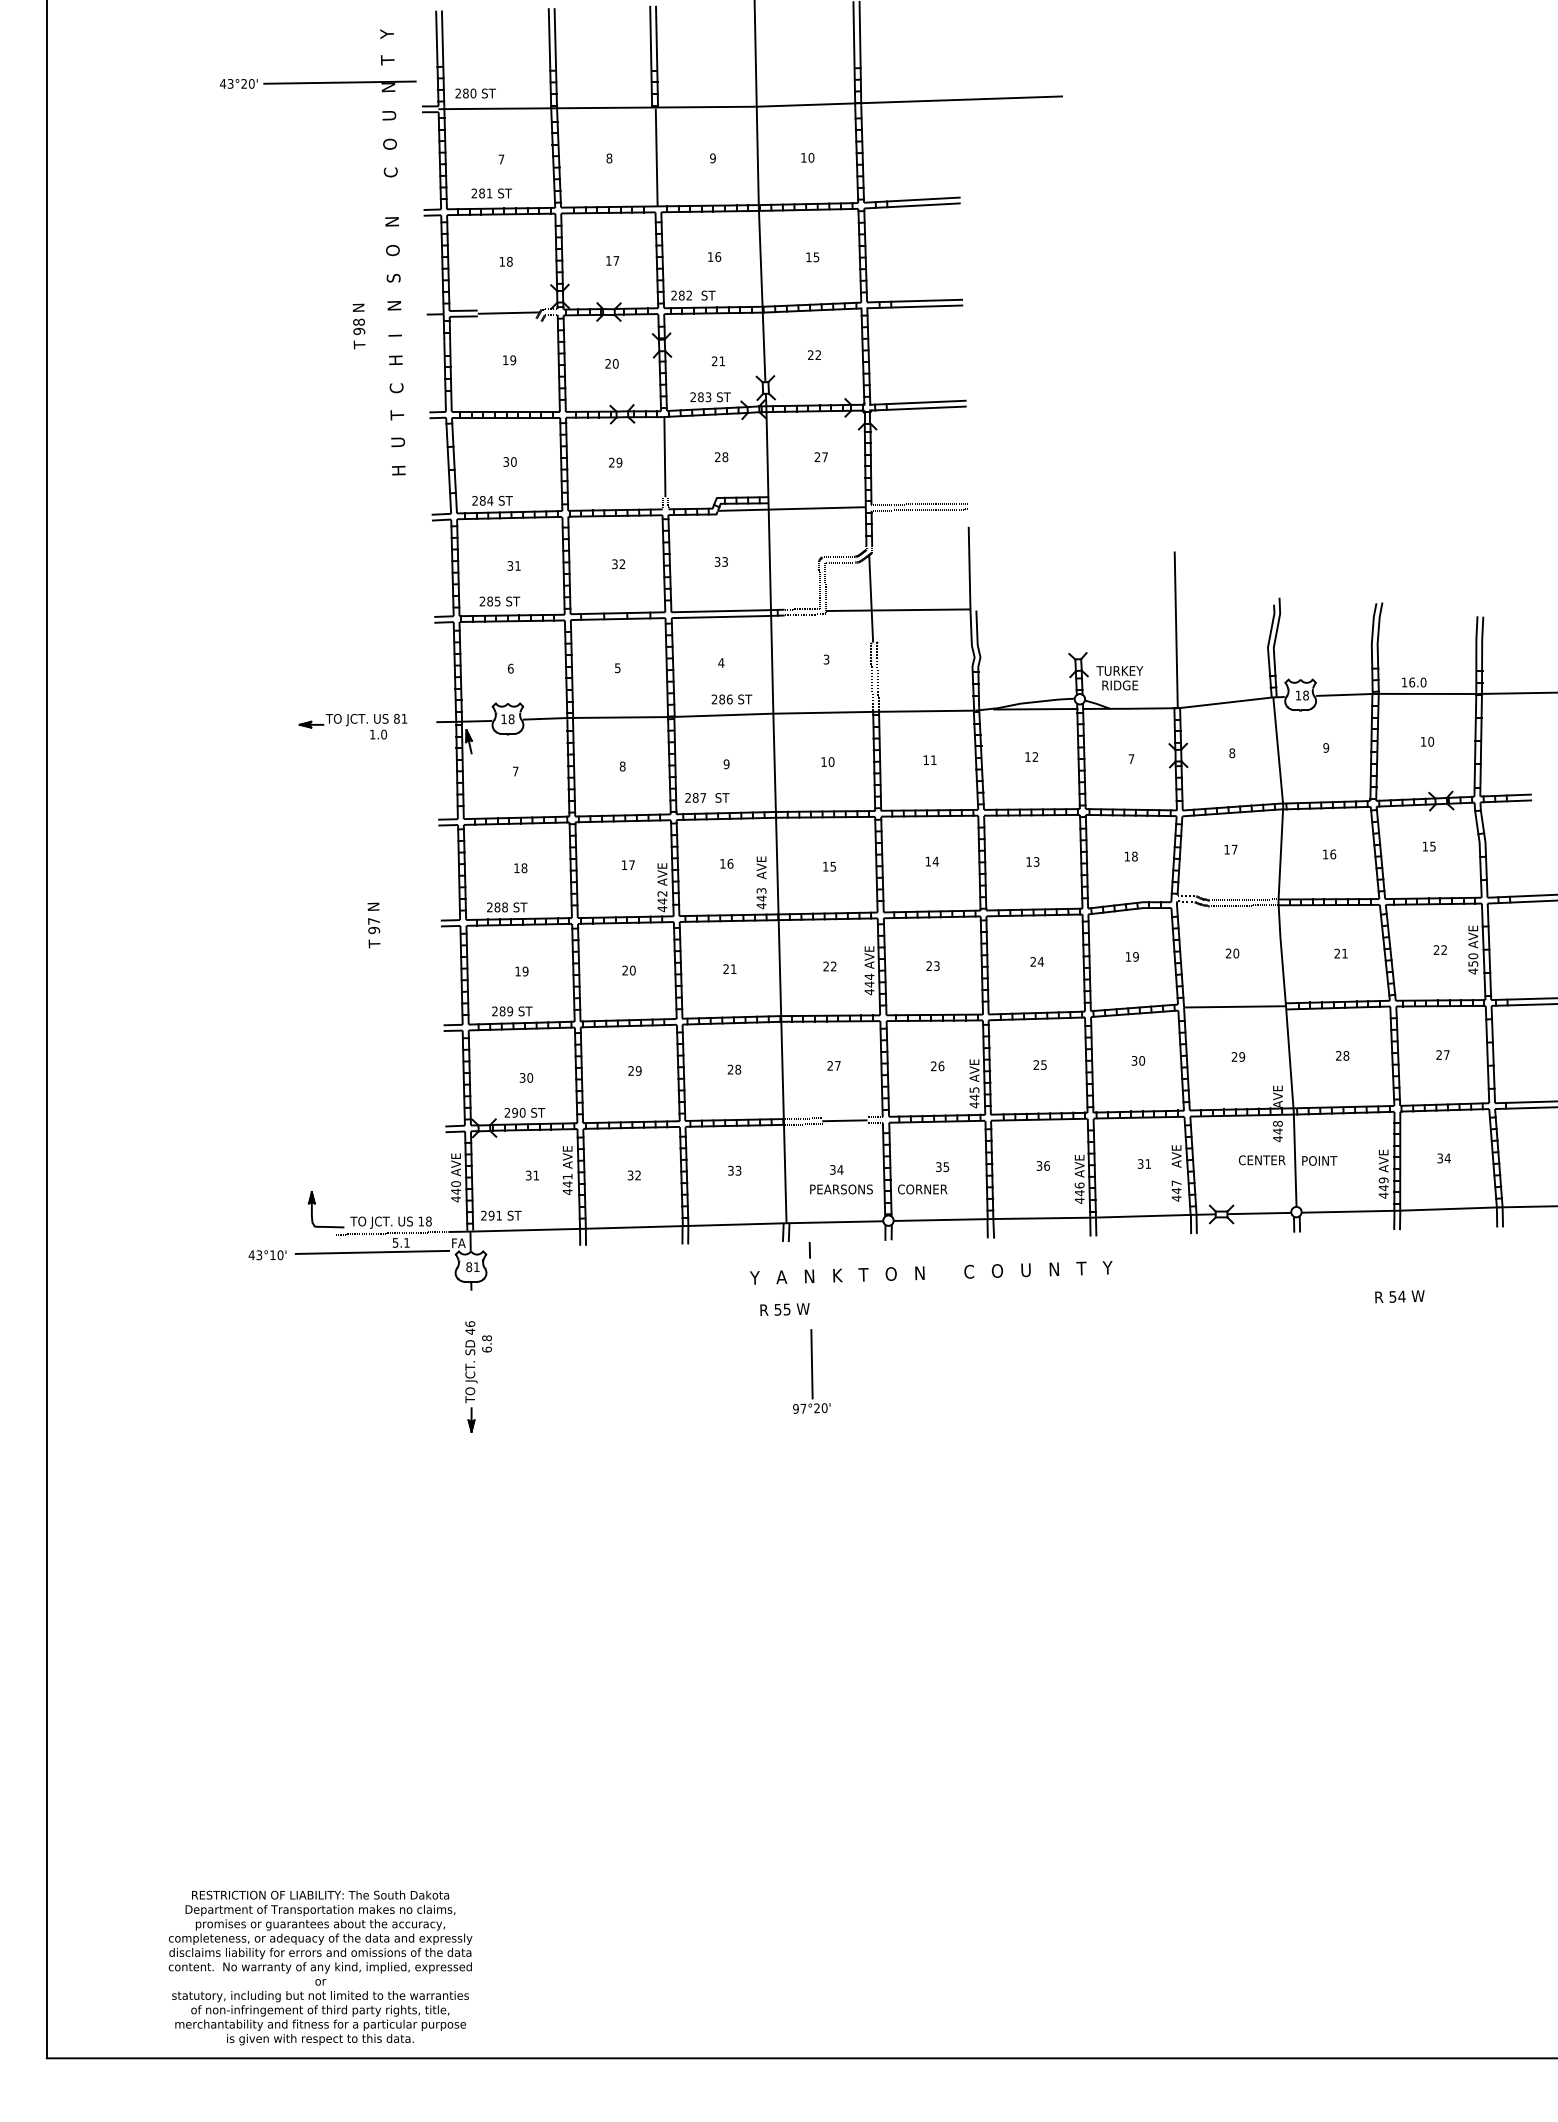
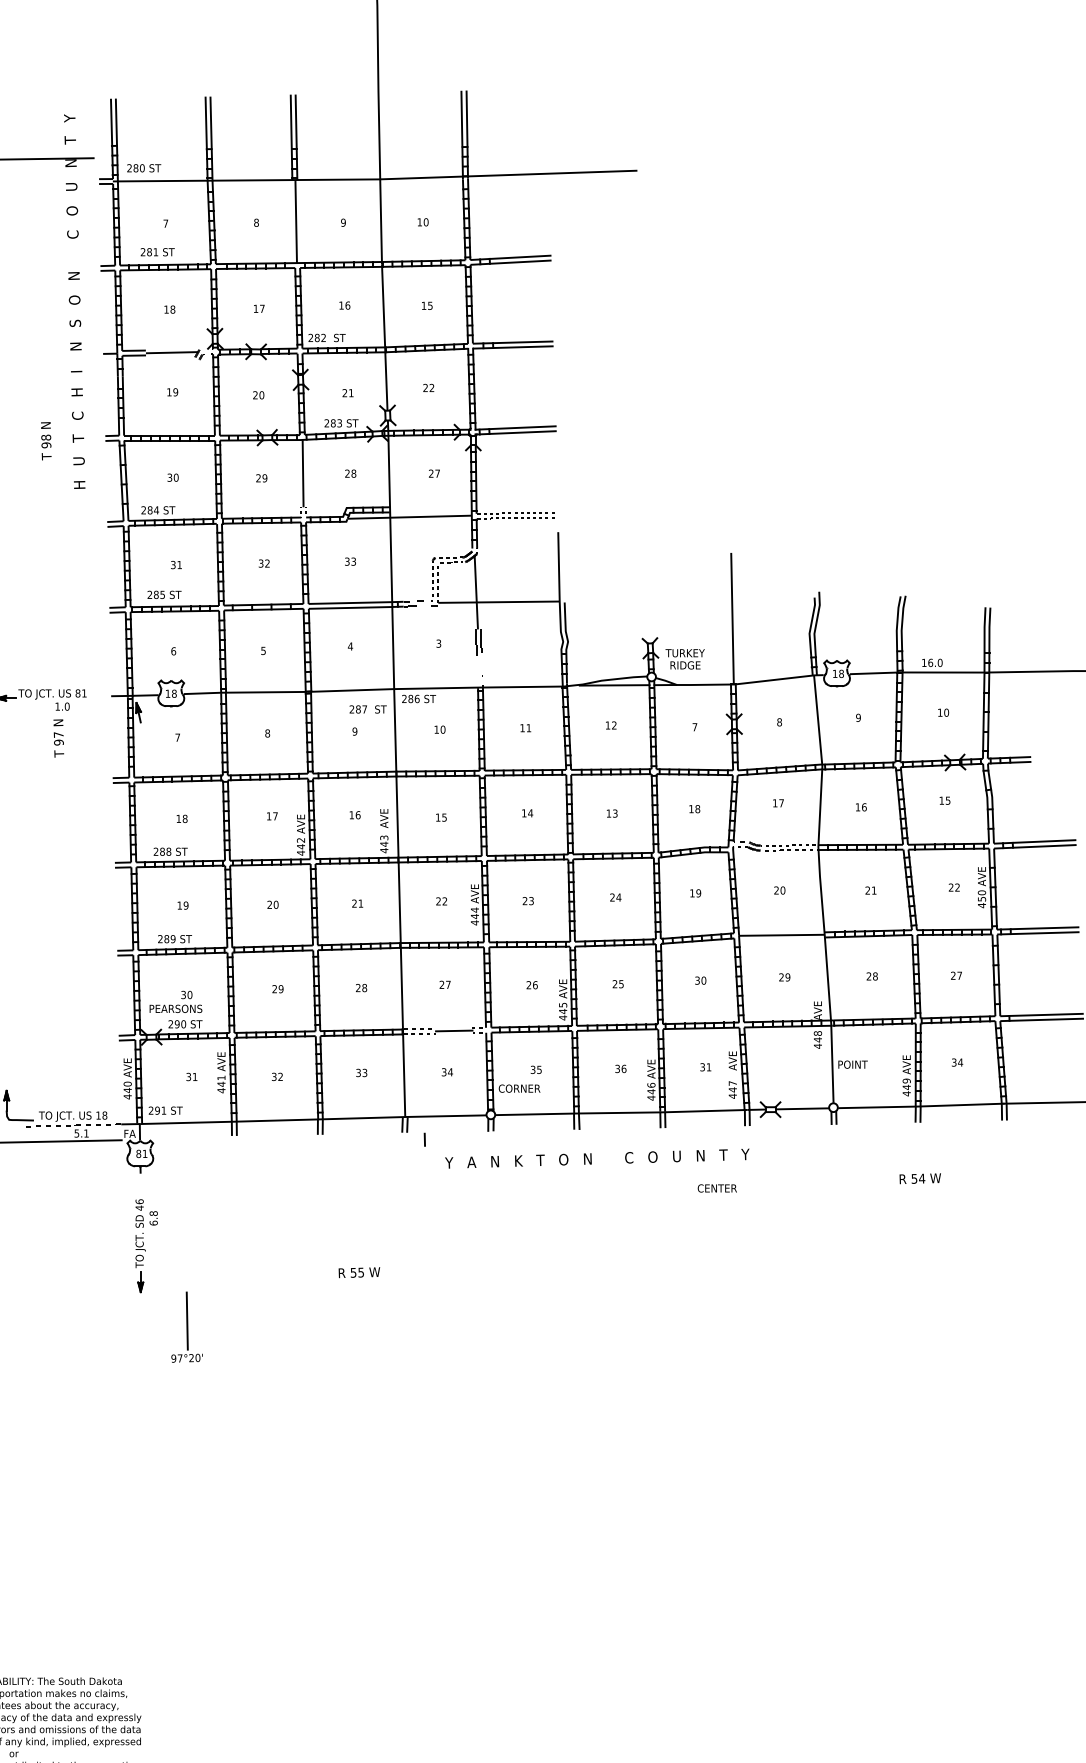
text: (358, 326) -> (45, 441), moved
text: (731, 699) -> (418, 699), moved
text: (707, 797) -> (368, 709), moved
text: (373, 925) -> (58, 738), moved
text: (1261, 1160) -> (716, 1188), moved
text: (841, 1189) -> (175, 1008), moved
text: (931, 1272) -> (597, 1158), moved
text: (784, 1309) -> (359, 1272), moved
part: (811, 1371) -> (186, 1327), moved

